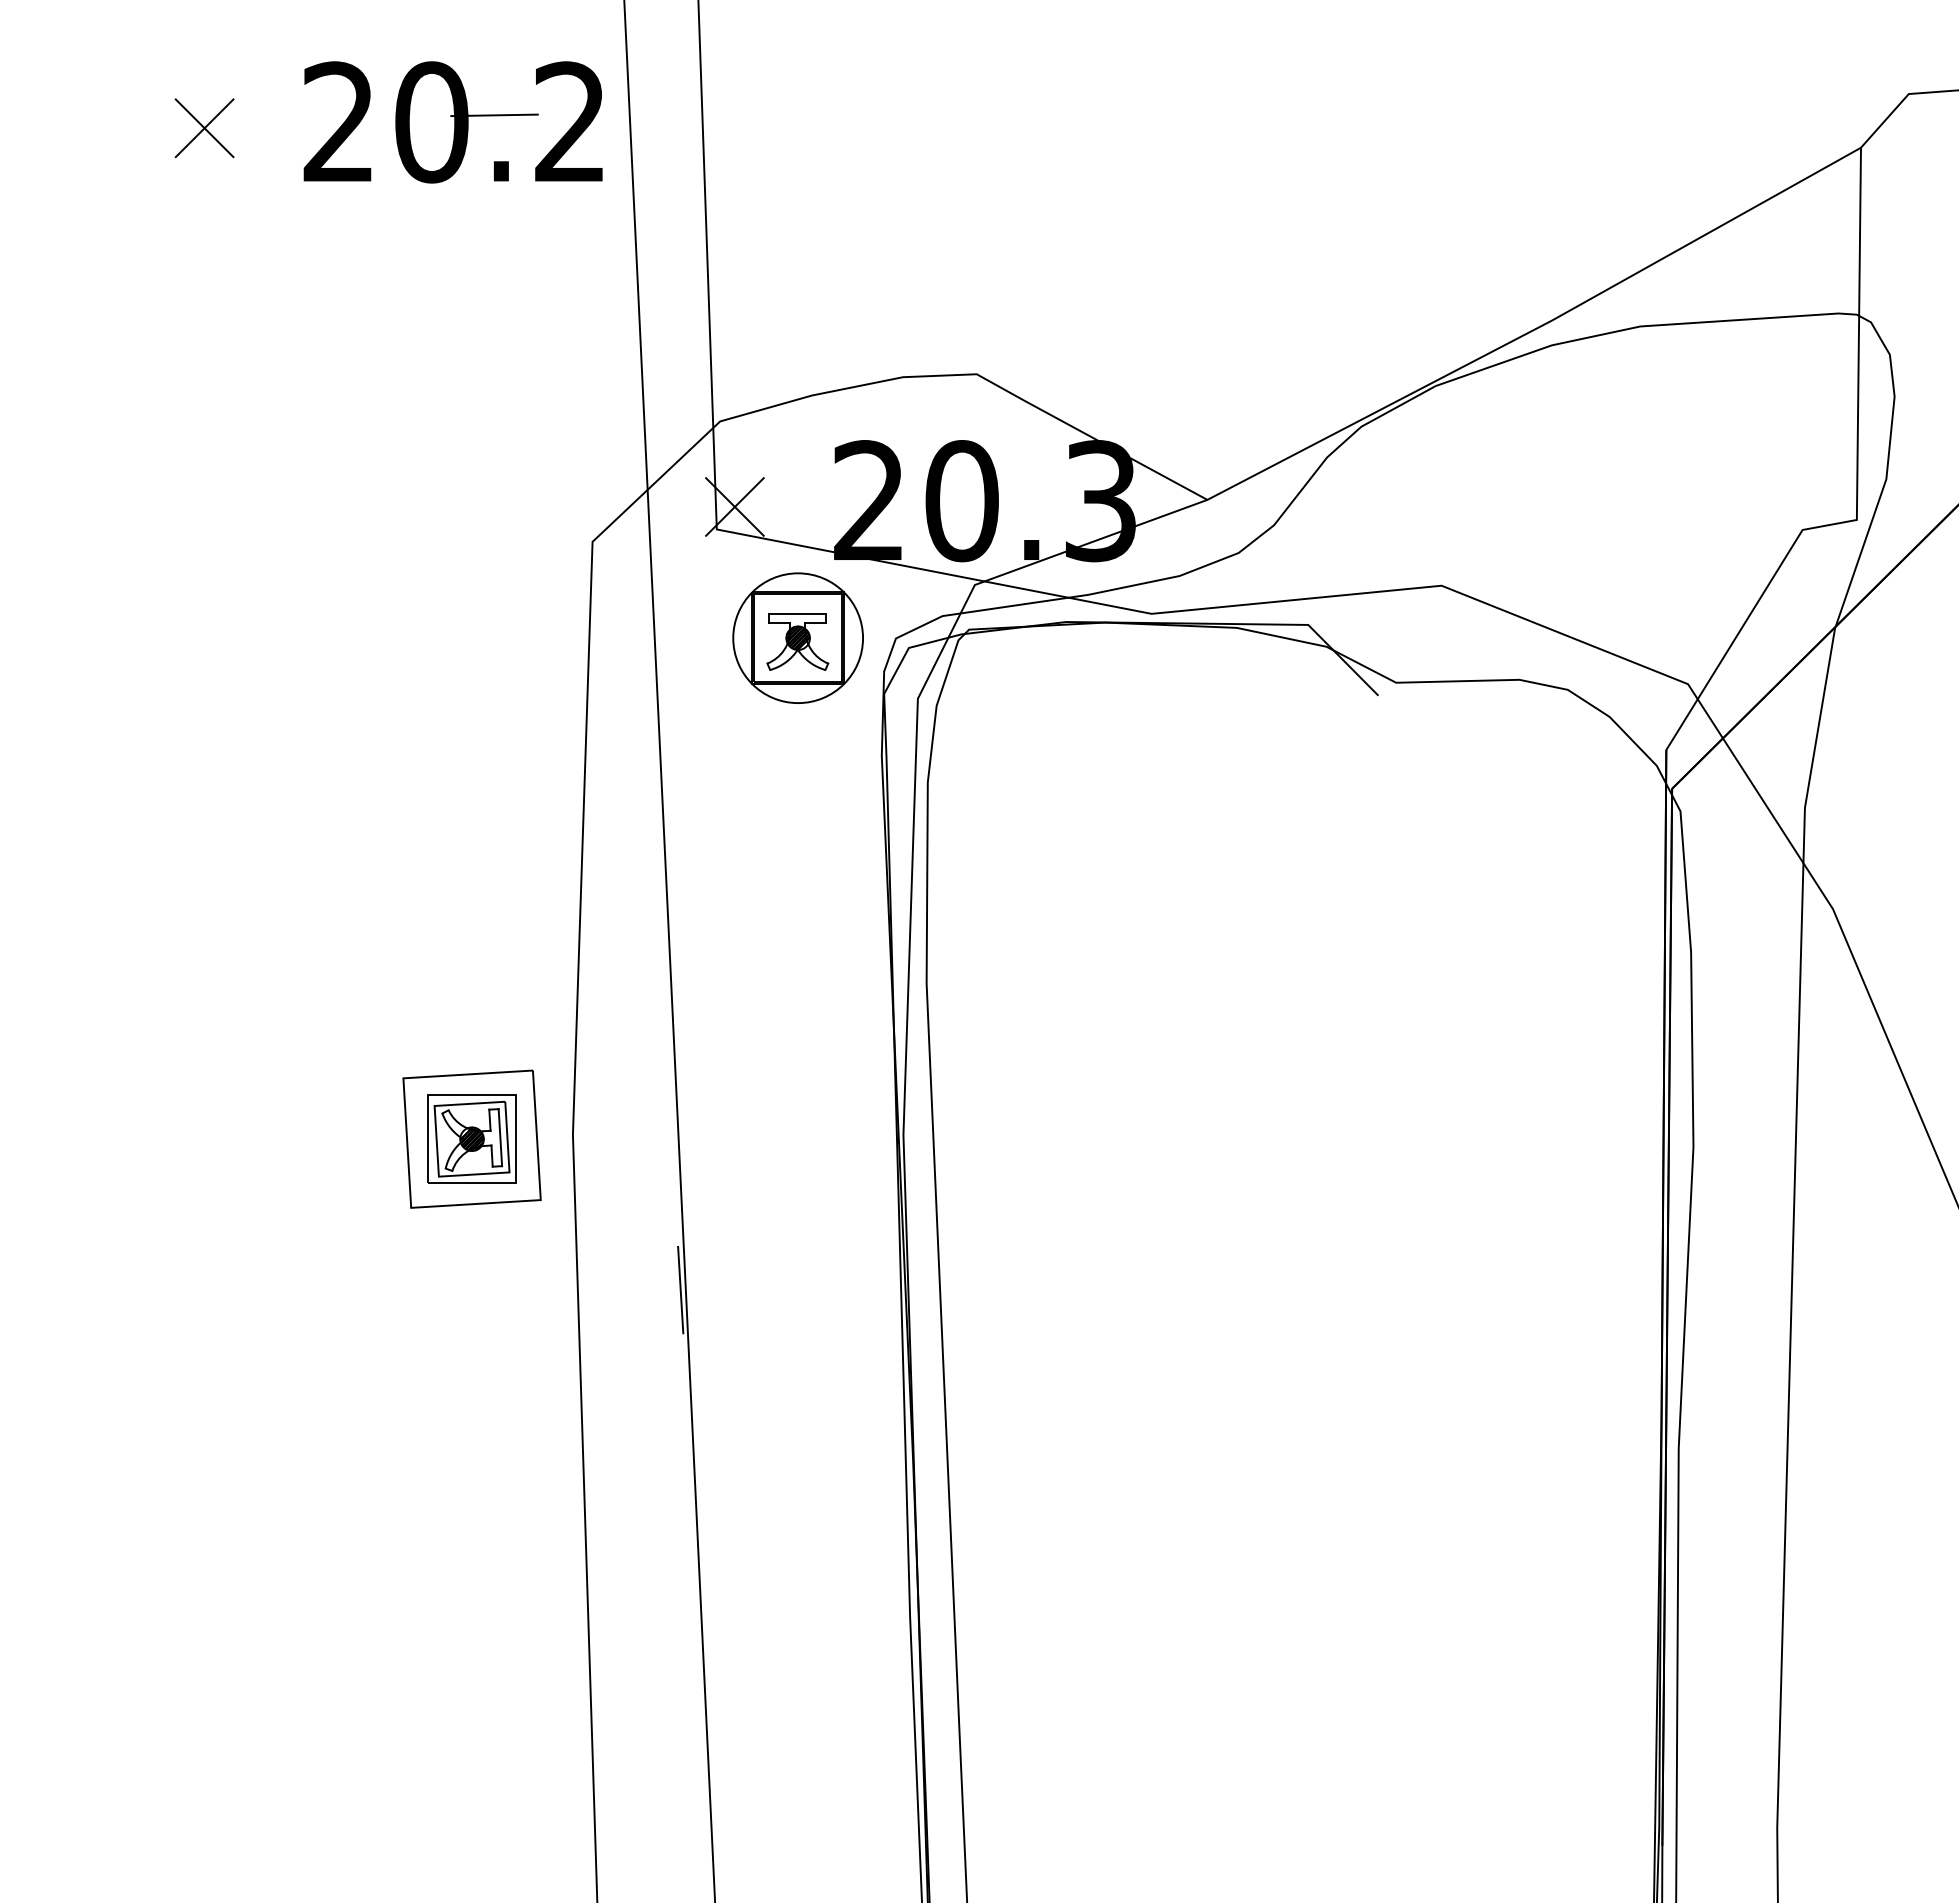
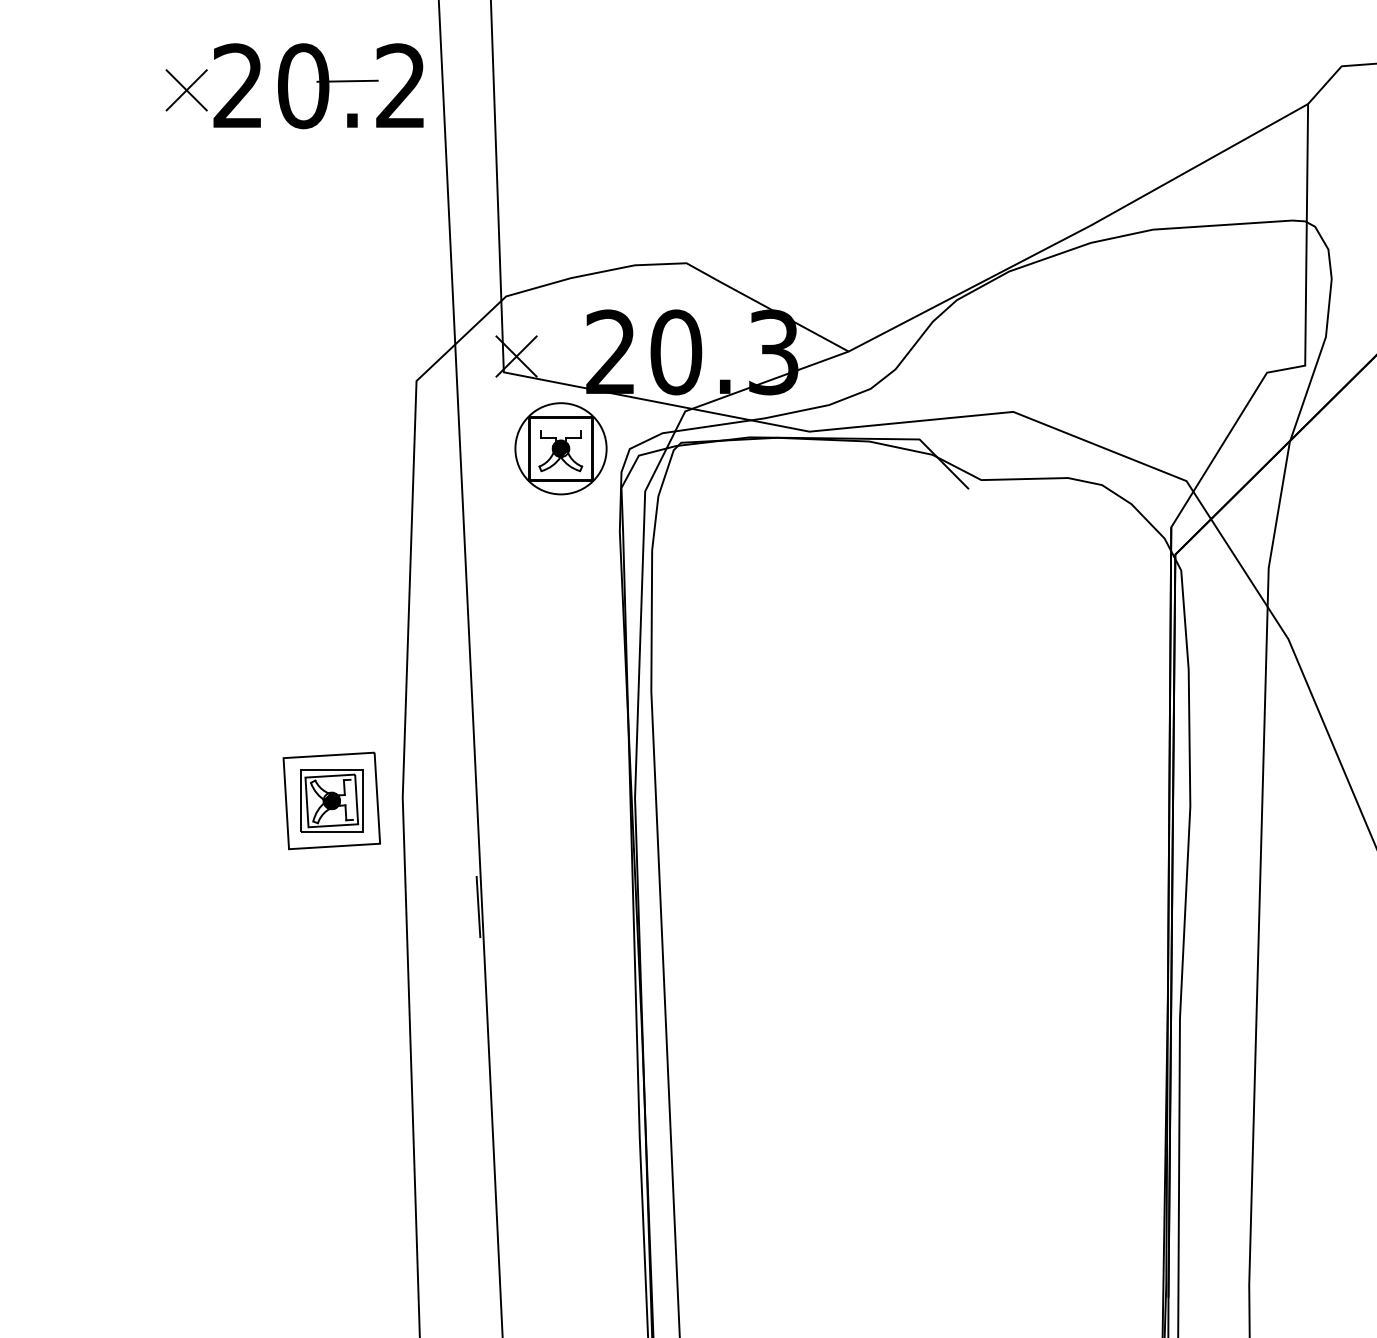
part: (204, 128) -> (186, 90), moved
line: (797, 613) -> (560, 431), removed
line: (500, 1137) -> (351, 799), removed

